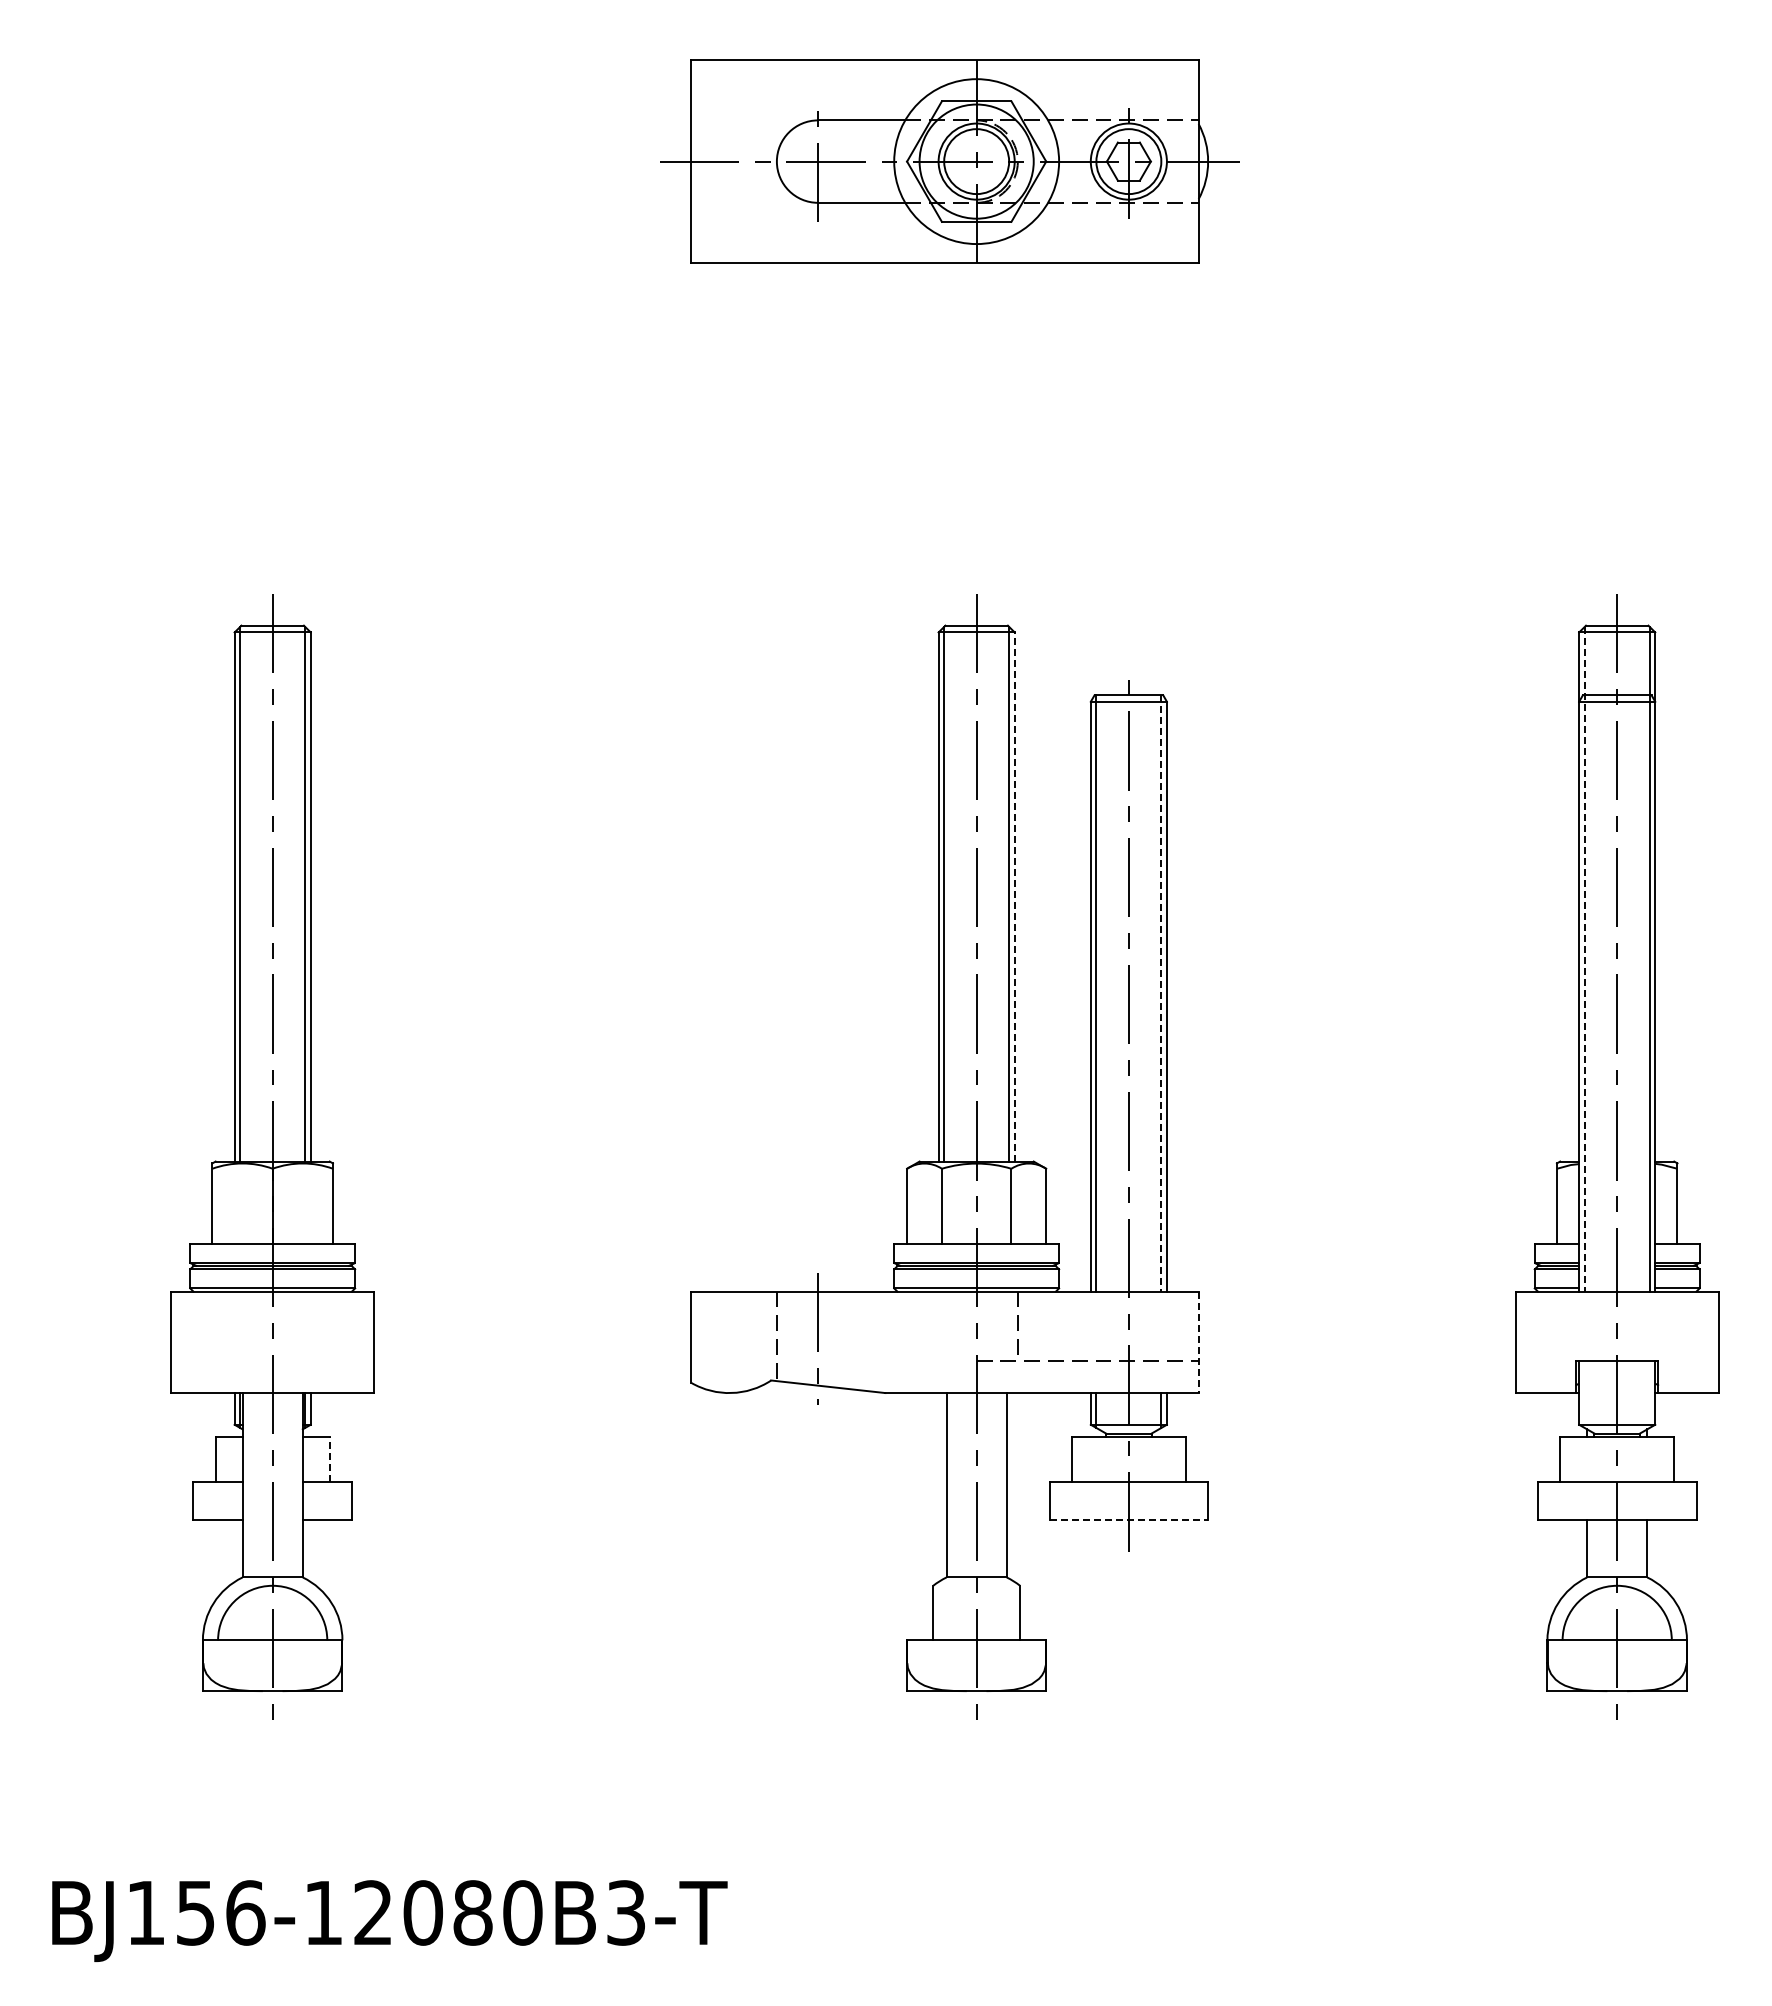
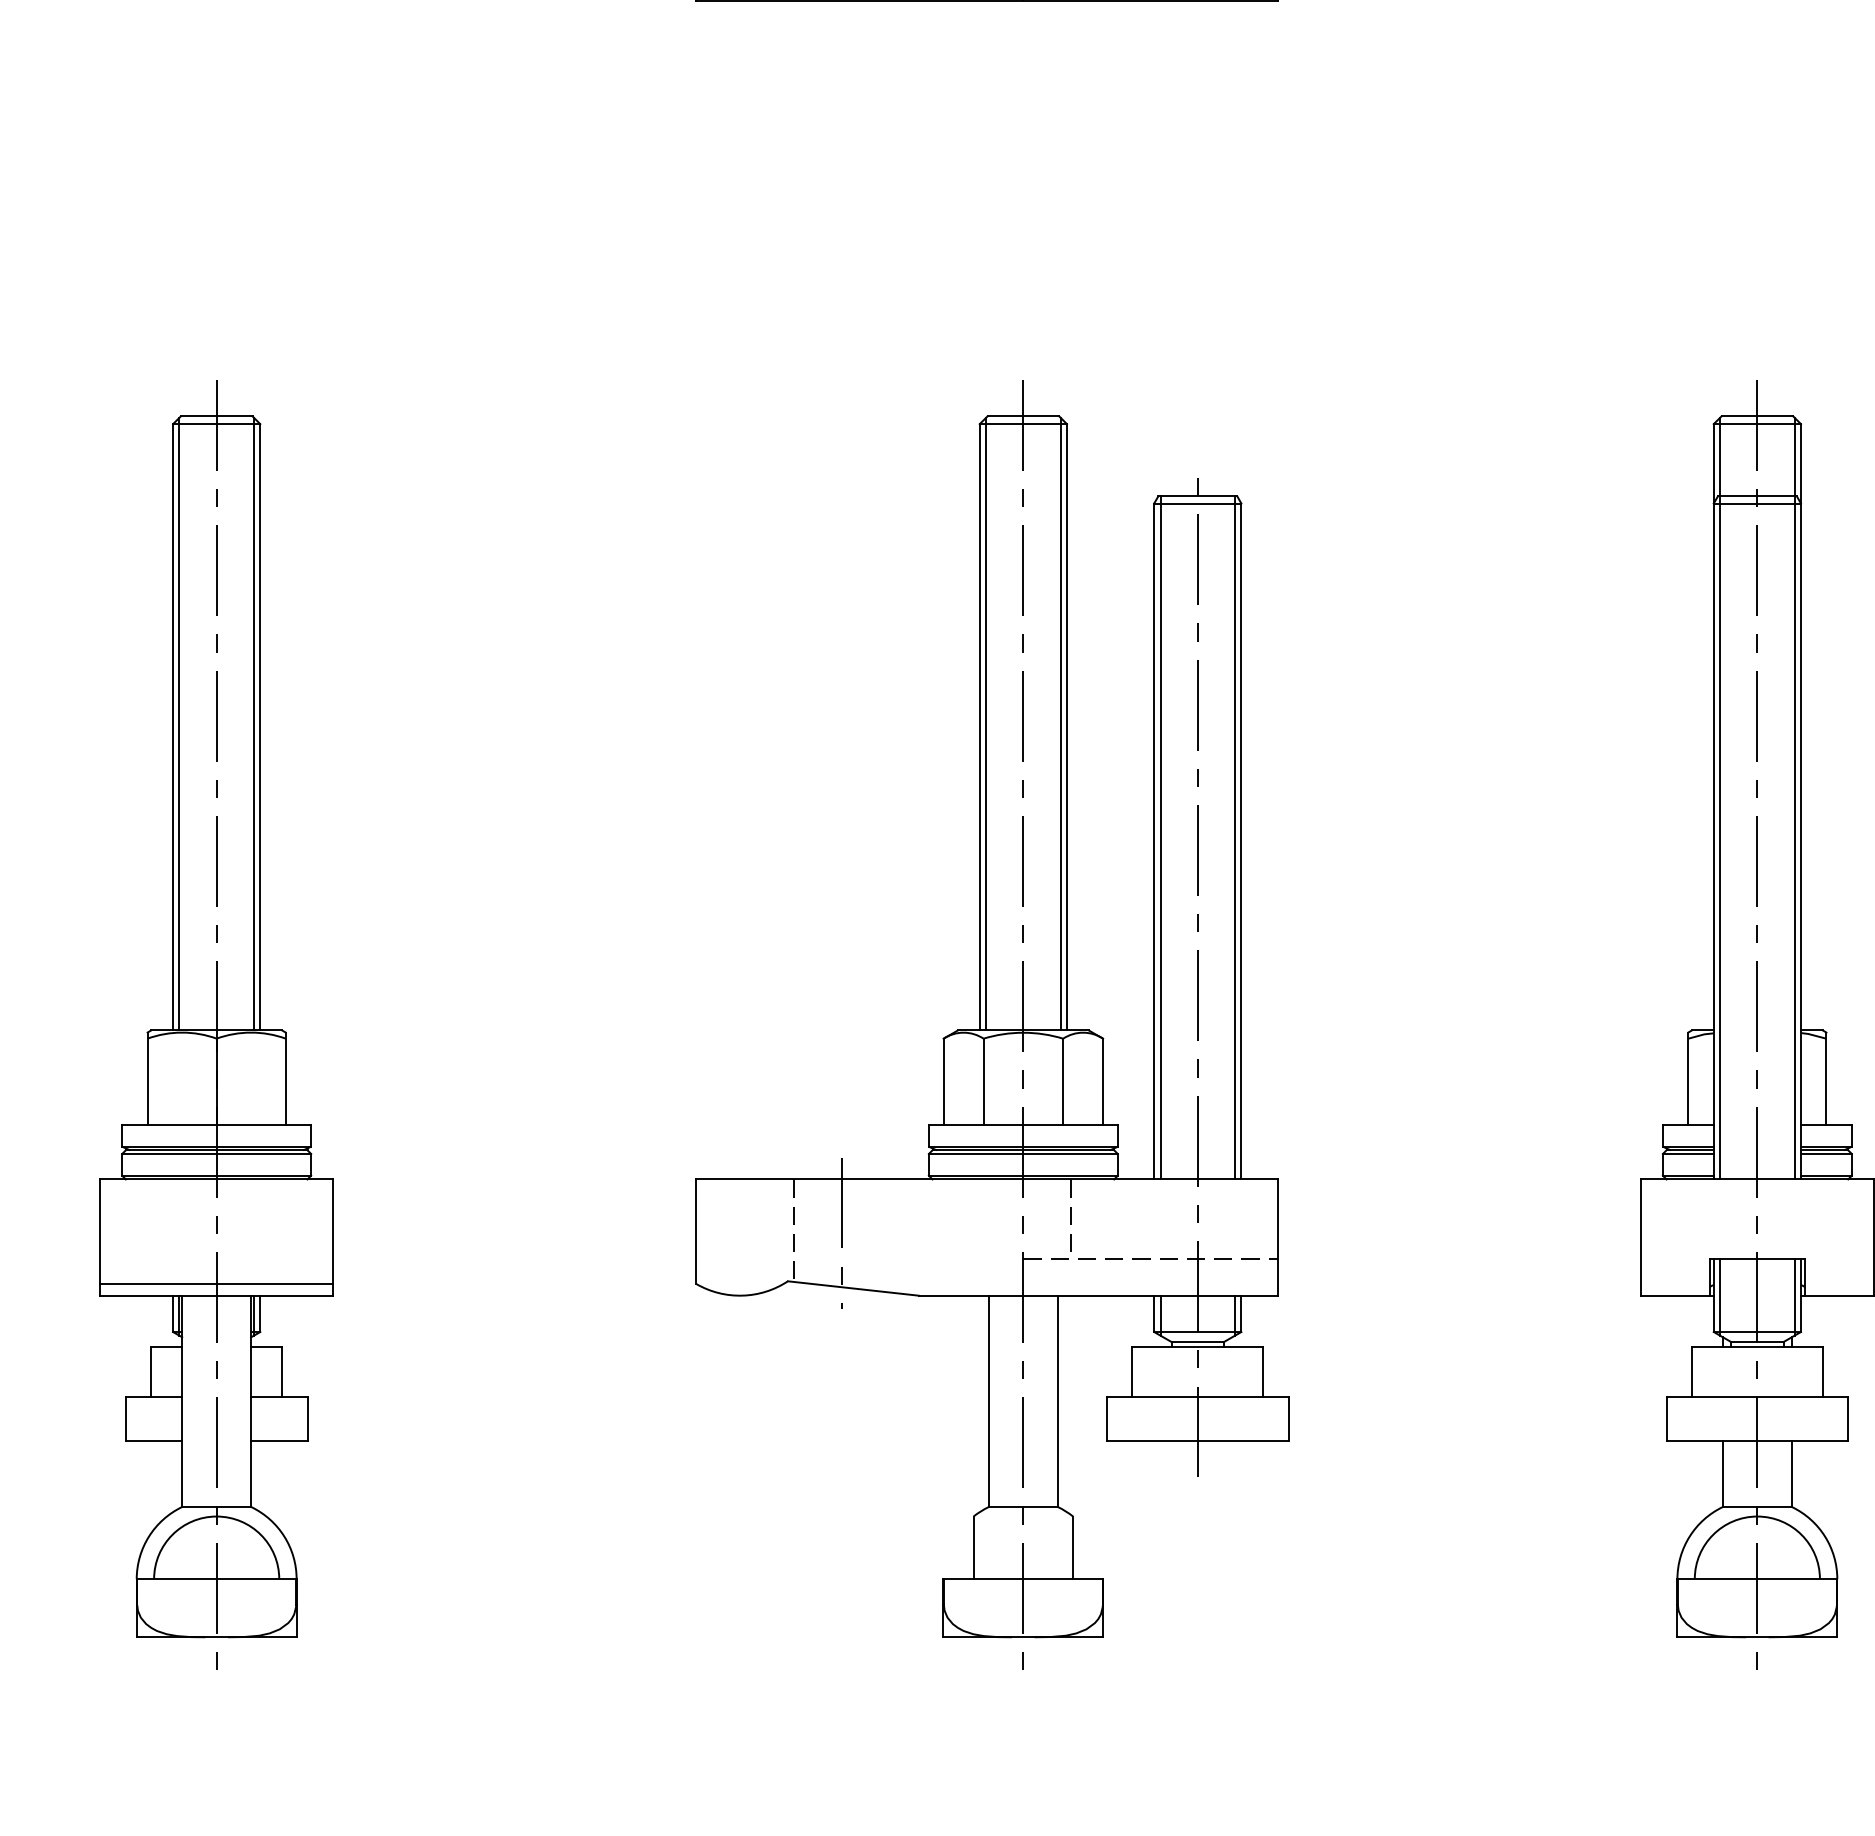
line: (1014, 897) -> (1066, 727), dashed -> solid
line: (1584, 959) -> (1719, 798), dashed -> solid
line: (1161, 994) -> (1235, 838), dashed -> solid
line: (1198, 1342) -> (1277, 1237), dashed -> solid
line: (272, 1382) -> (216, 1283), added
line: (1584, 1394) -> (1719, 1297), added
line: (1649, 1394) -> (1794, 1297), added
line: (329, 1459) -> (281, 1371), dashed -> solid
line: (1129, 1519) -> (1198, 1440), dashed -> solid

